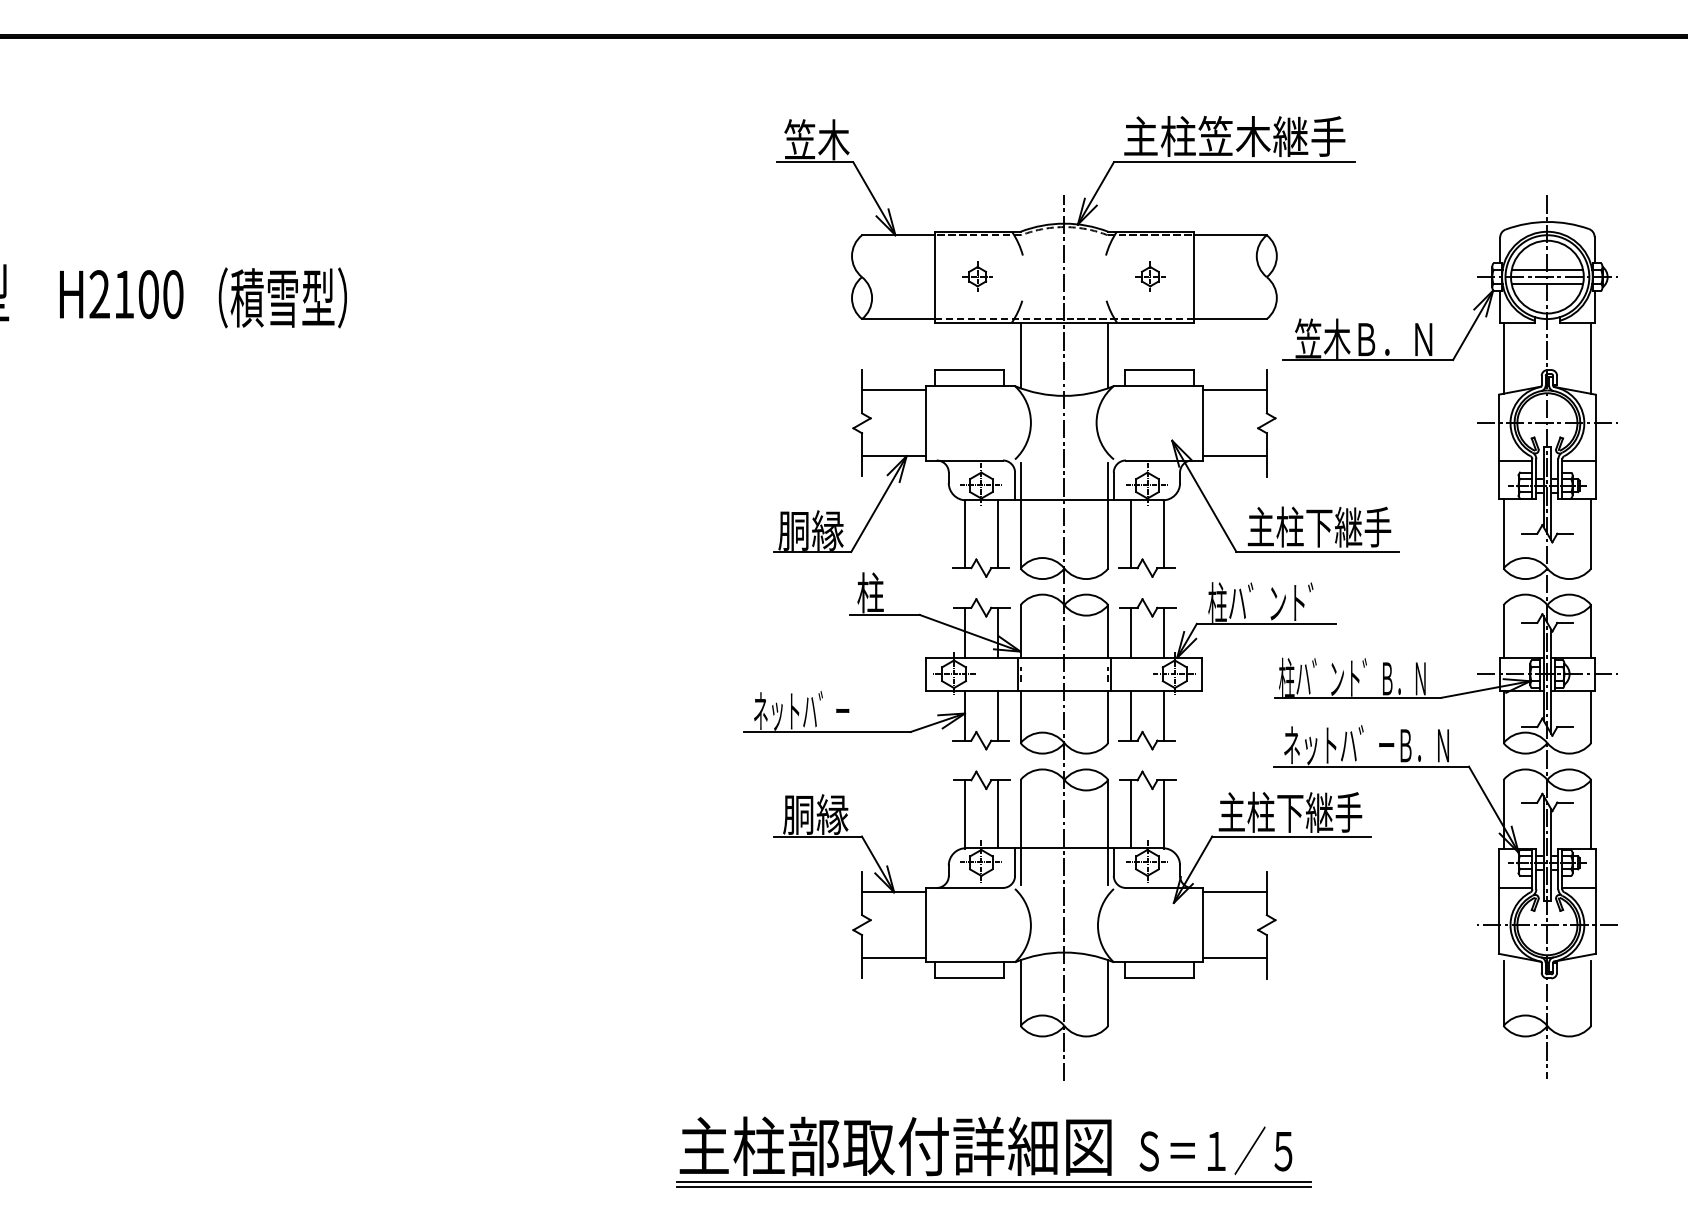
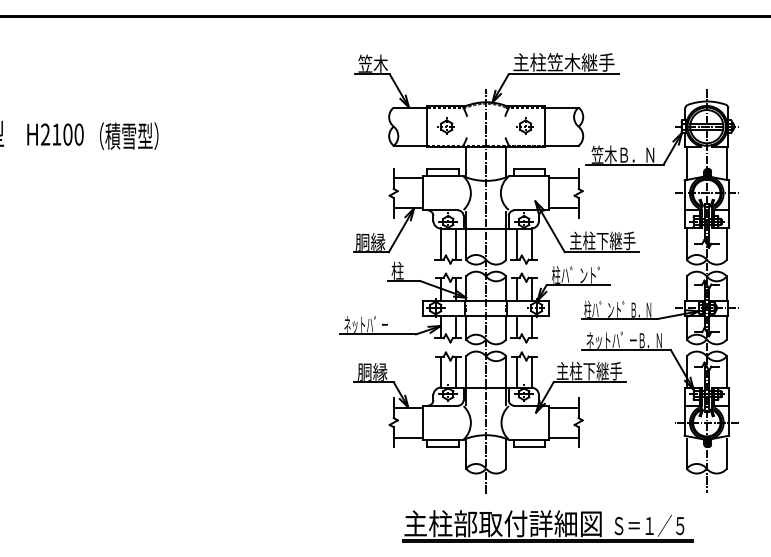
part: (975, 274) -> (445, 125), size x1.43
part: (1148, 274) -> (524, 125), size x1.43
part: (992, 1152) -> (547, 526), moved

